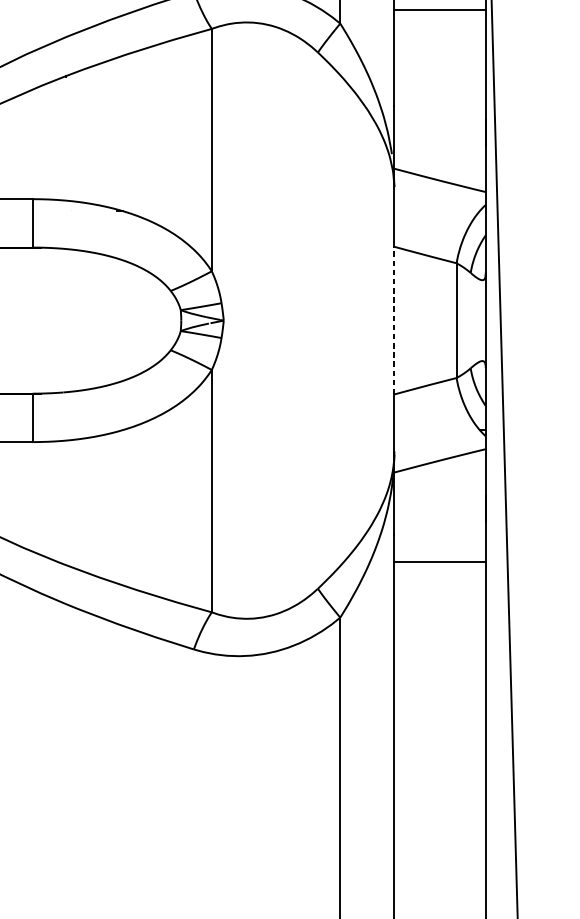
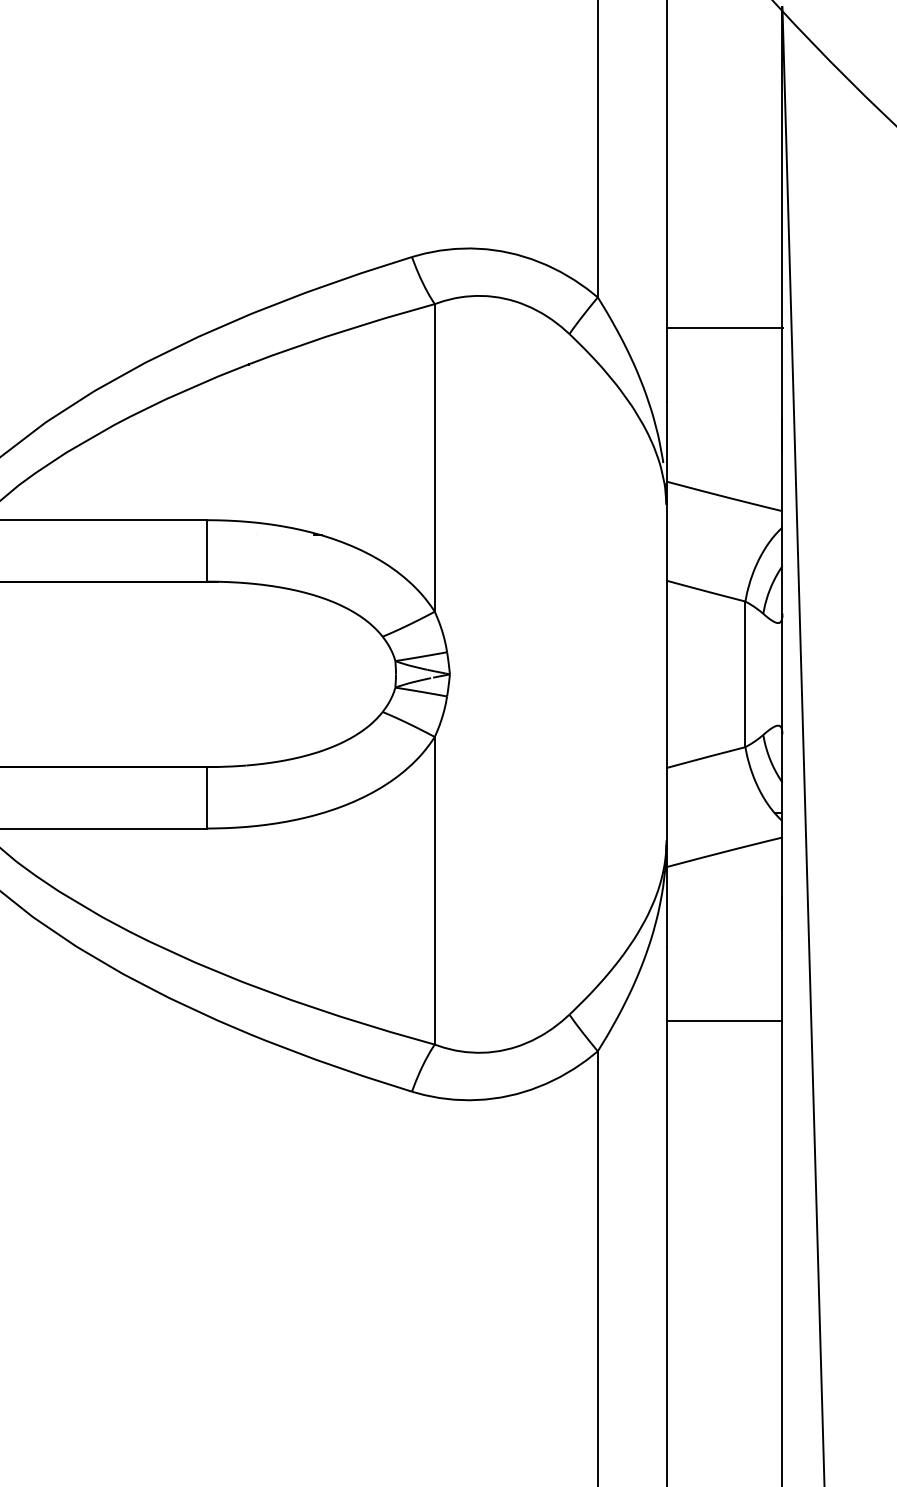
line: (440, 9) -> (724, 327), moved
line: (394, 320) -> (666, 674), dashed -> solid
line: (440, 561) -> (724, 1020), moved

